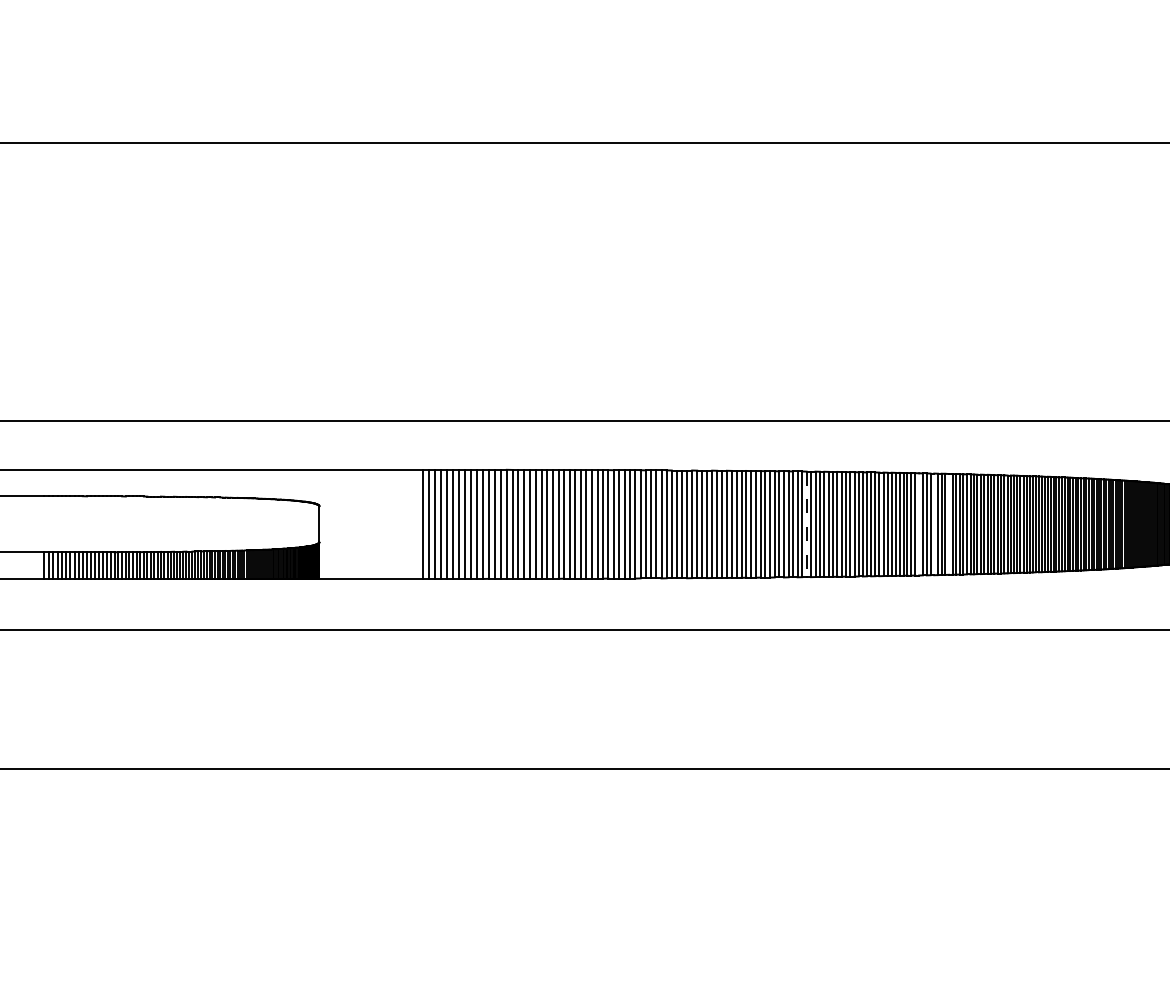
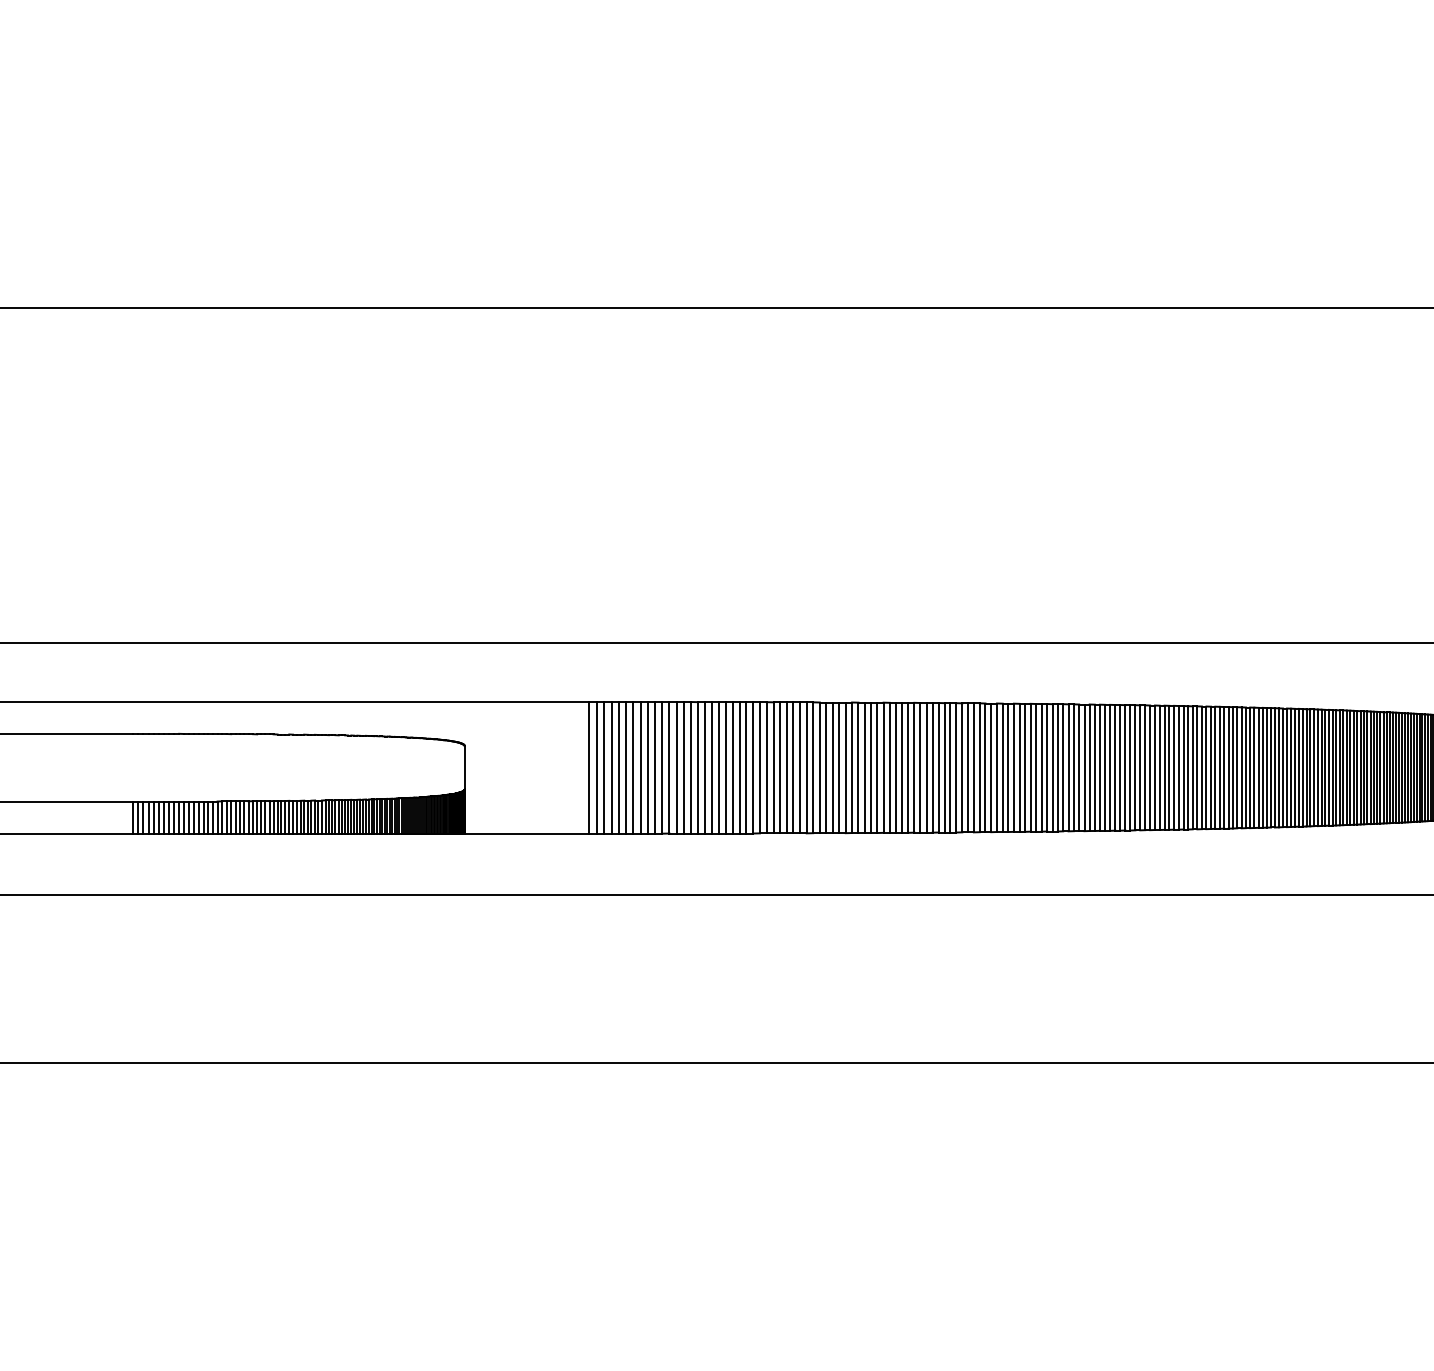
line: (806, 524) -> (1052, 767), dashed -> solid
line: (919, 524) -> (1188, 767), added
line: (934, 524) -> (1206, 767), added
line: (949, 524) -> (1224, 767), added

